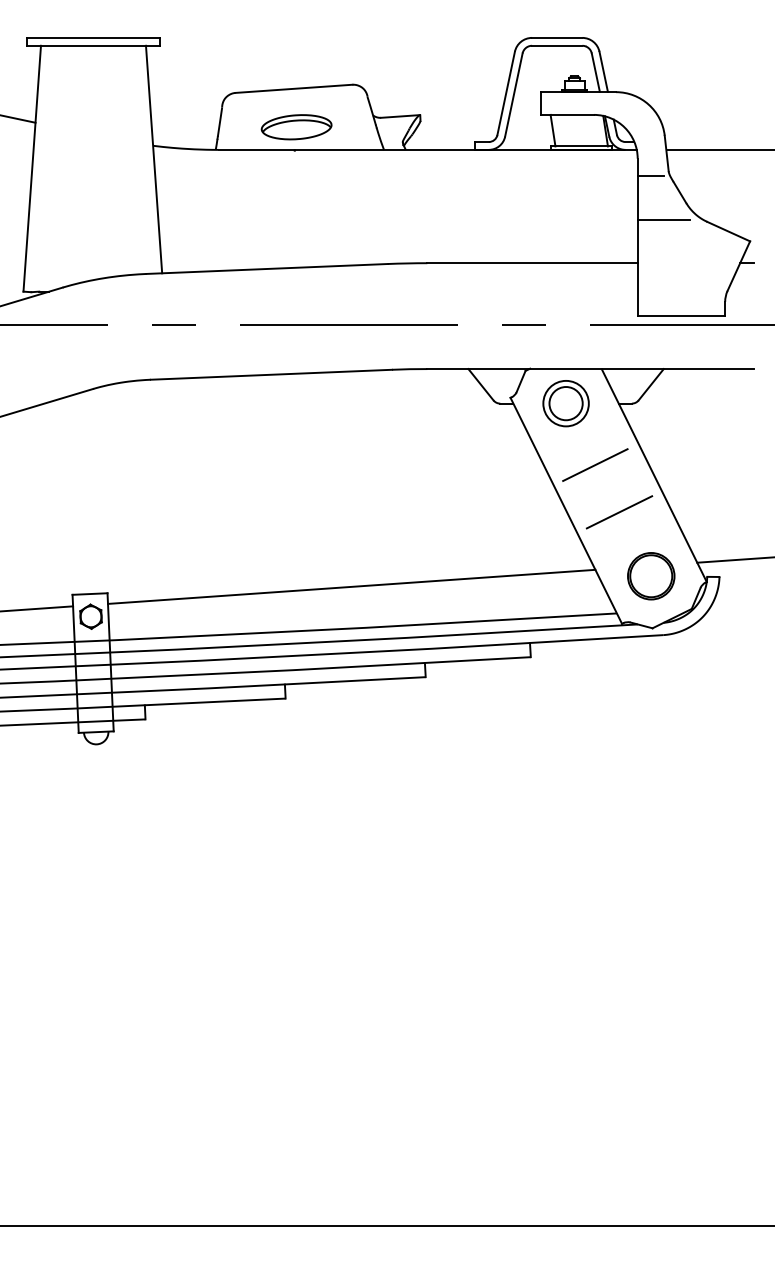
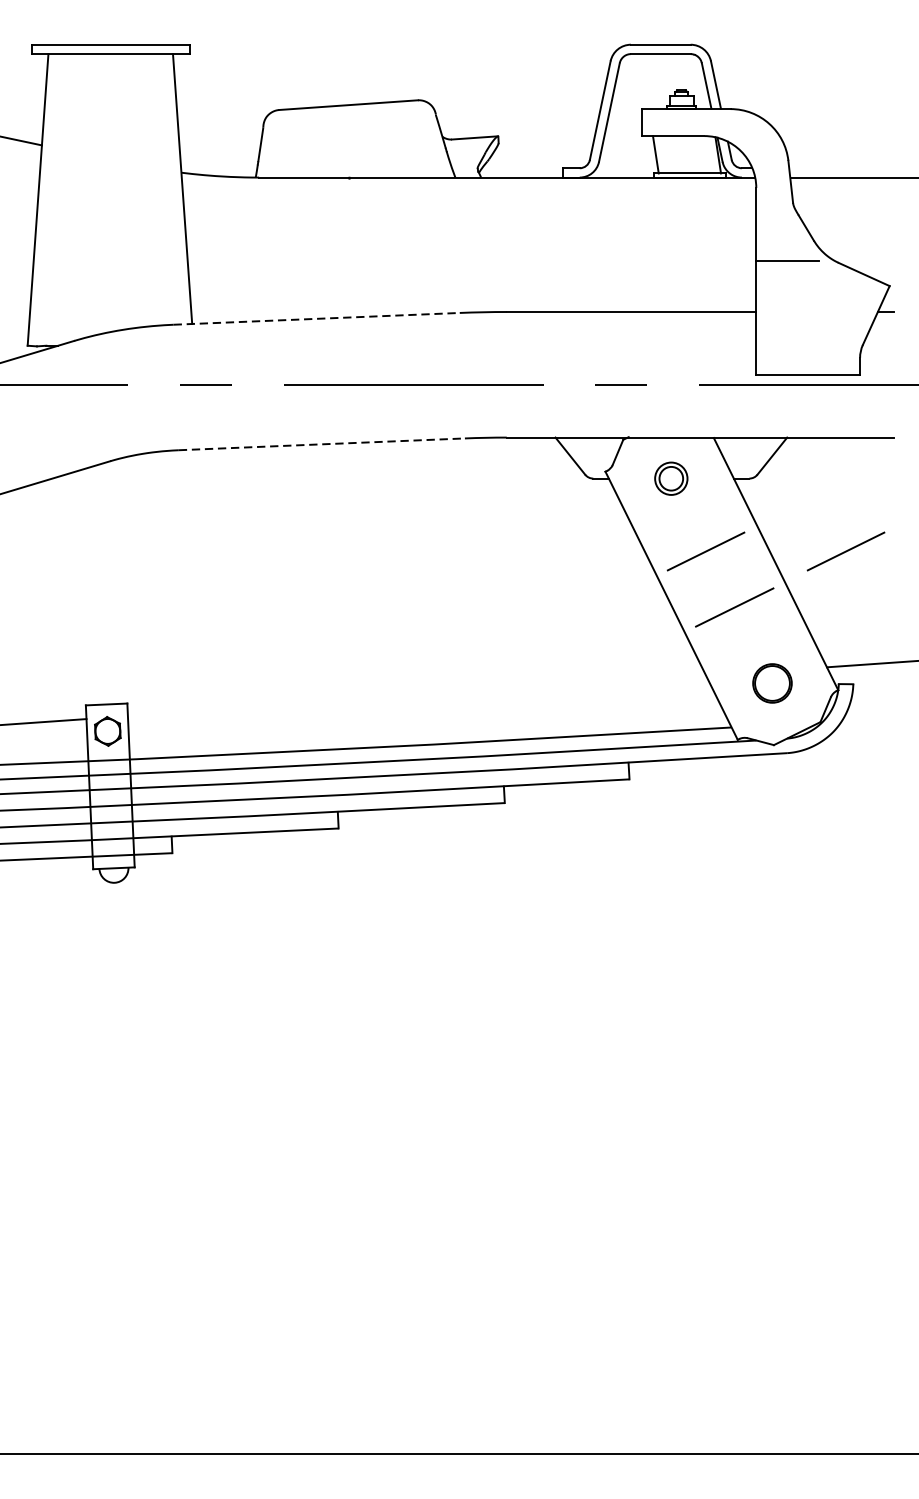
part: (296, 127) -> (351, 151), removed
line: (650, 176) -> (771, 209), removed
line: (267, 268) -> (317, 318), solid -> dashed
line: (271, 374) -> (321, 444), solid -> dashed
part: (565, 403) -> (670, 478), size x0.6
line: (713, 464) -> (846, 550), added
part: (651, 576) -> (772, 683), size x0.7
line: (351, 586) -> (416, 695), removed

